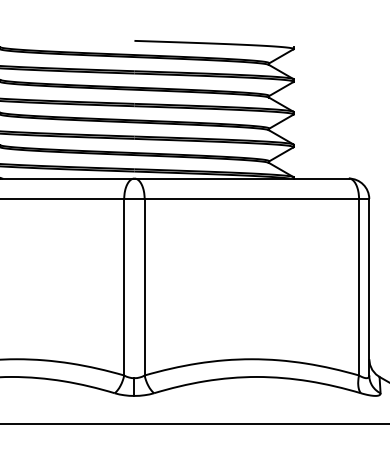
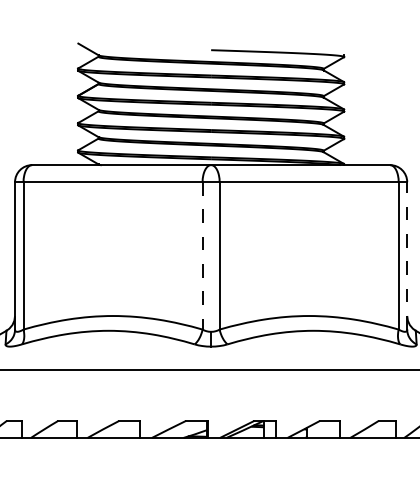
line: (124, 286) -> (202, 255), solid -> dashed
line: (369, 286) -> (407, 255), solid -> dashed

